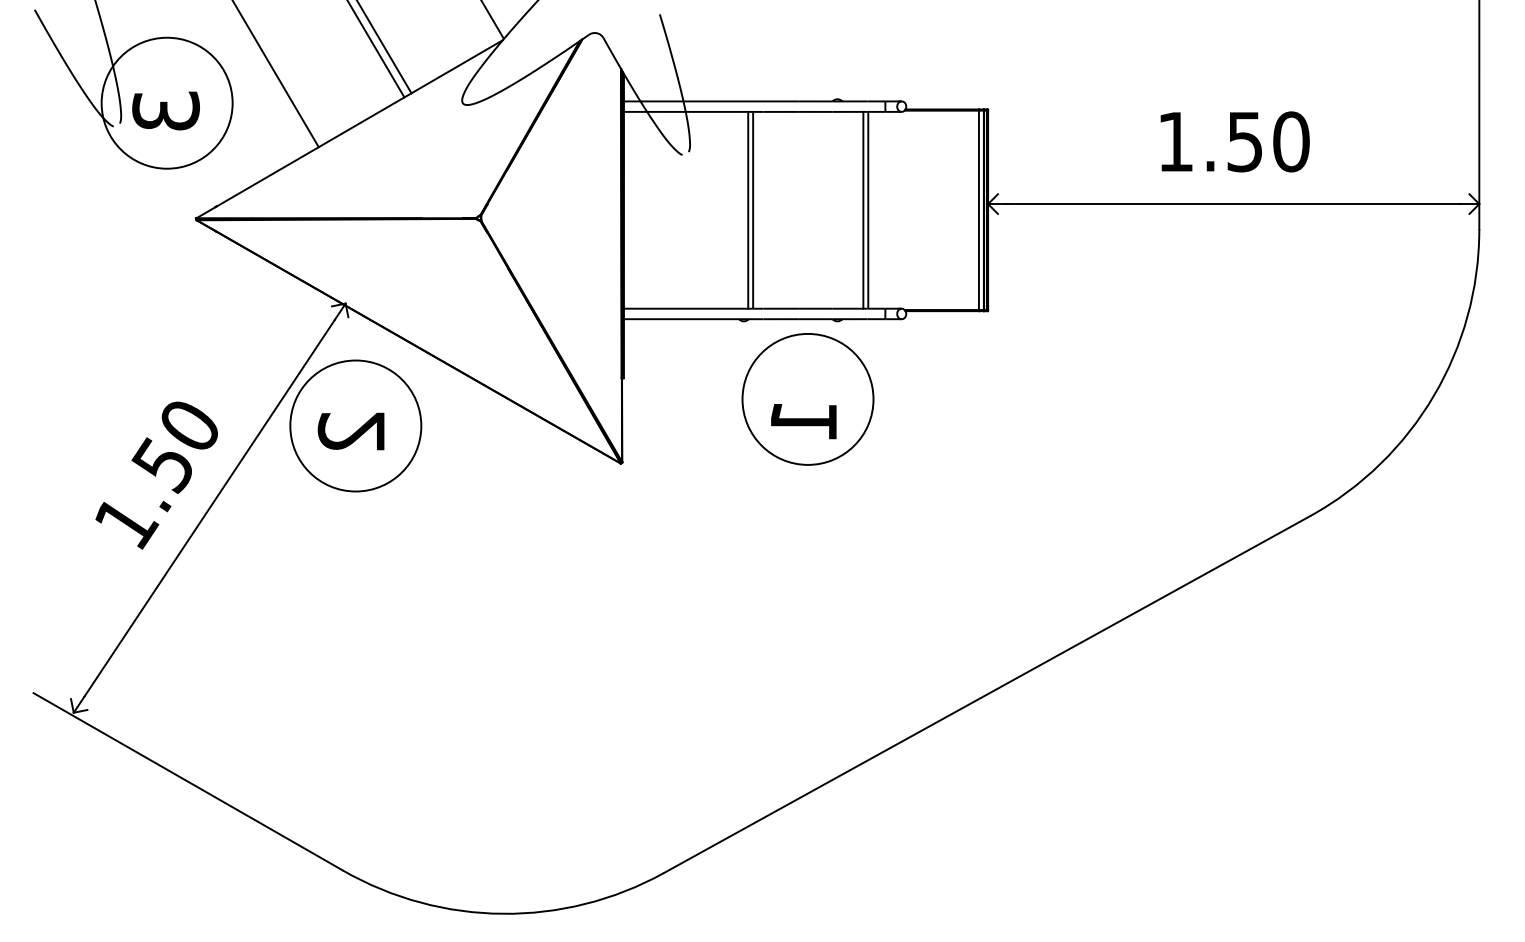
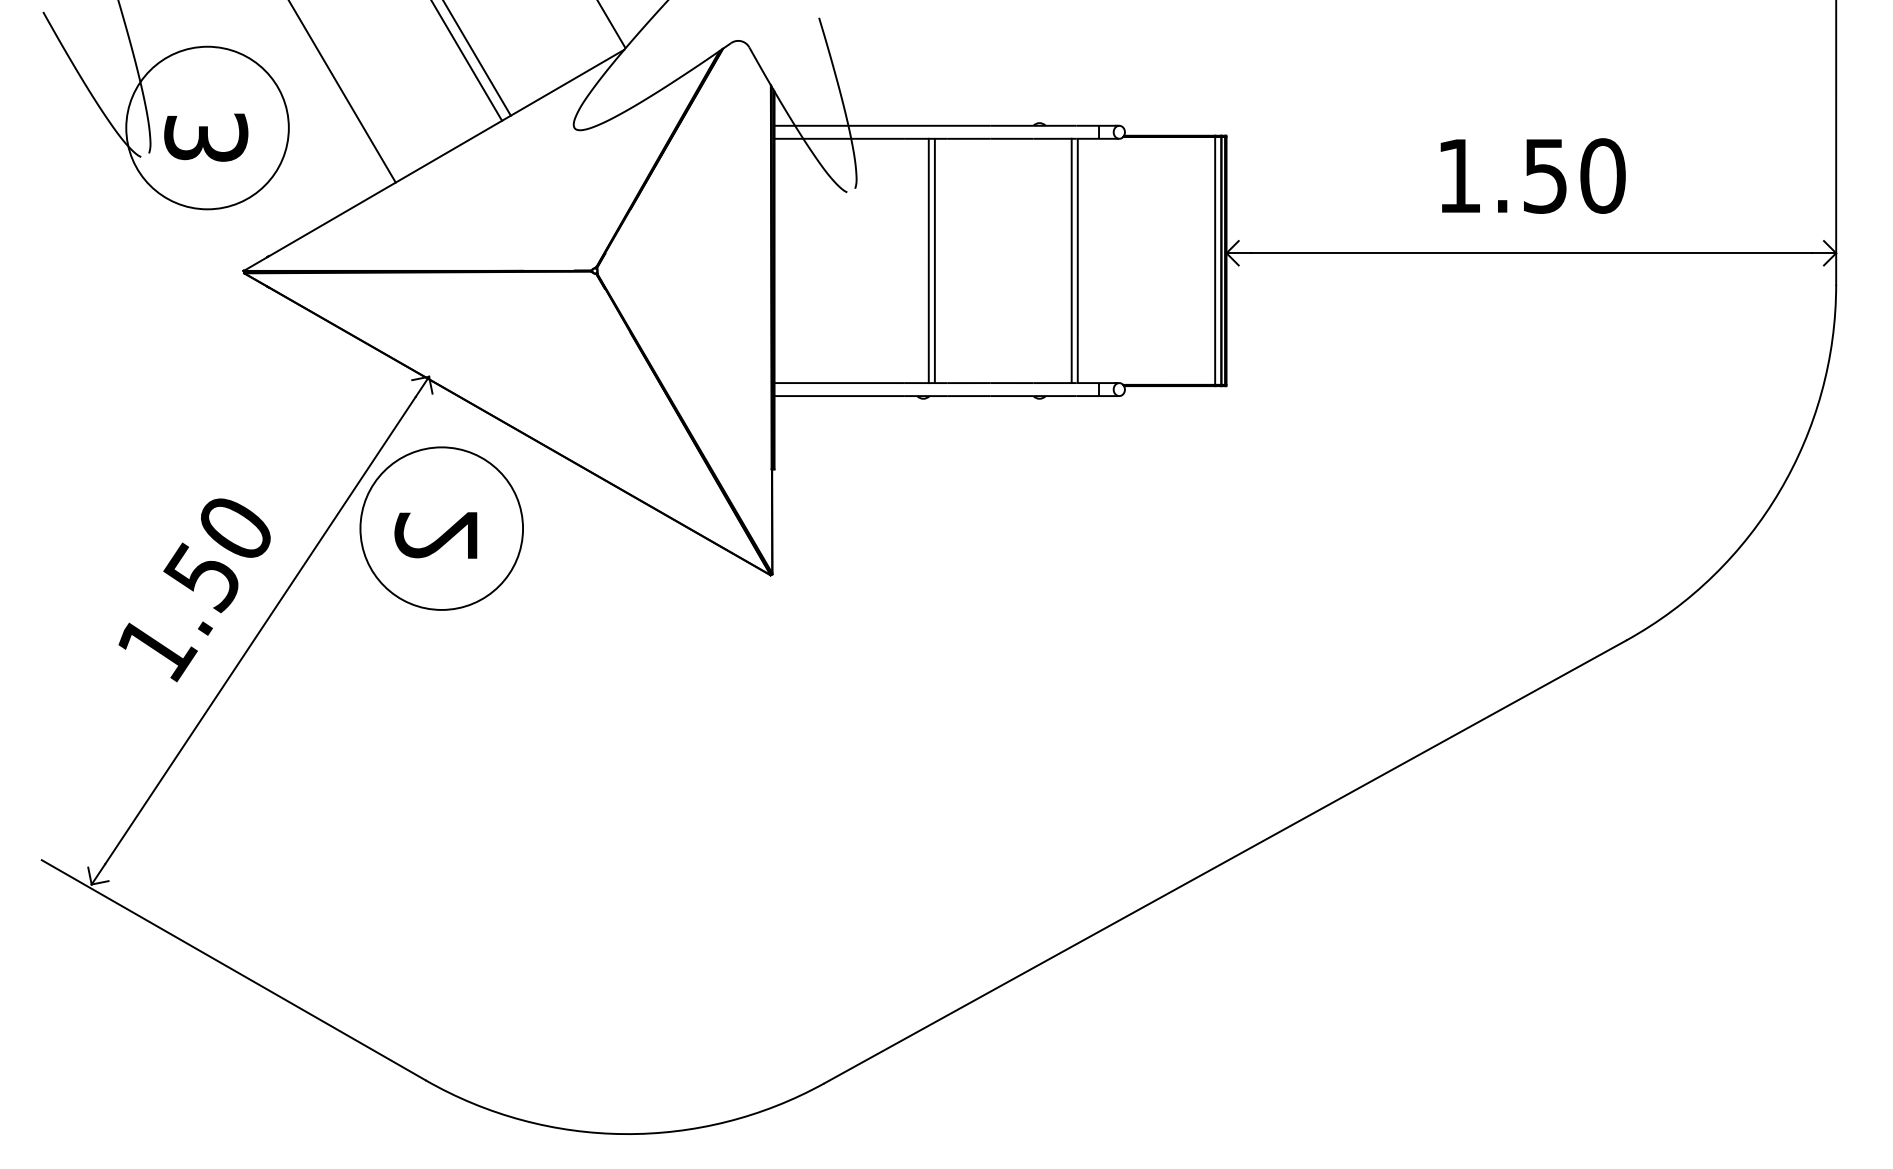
part: (807, 399) -> (1002, 495), removed

